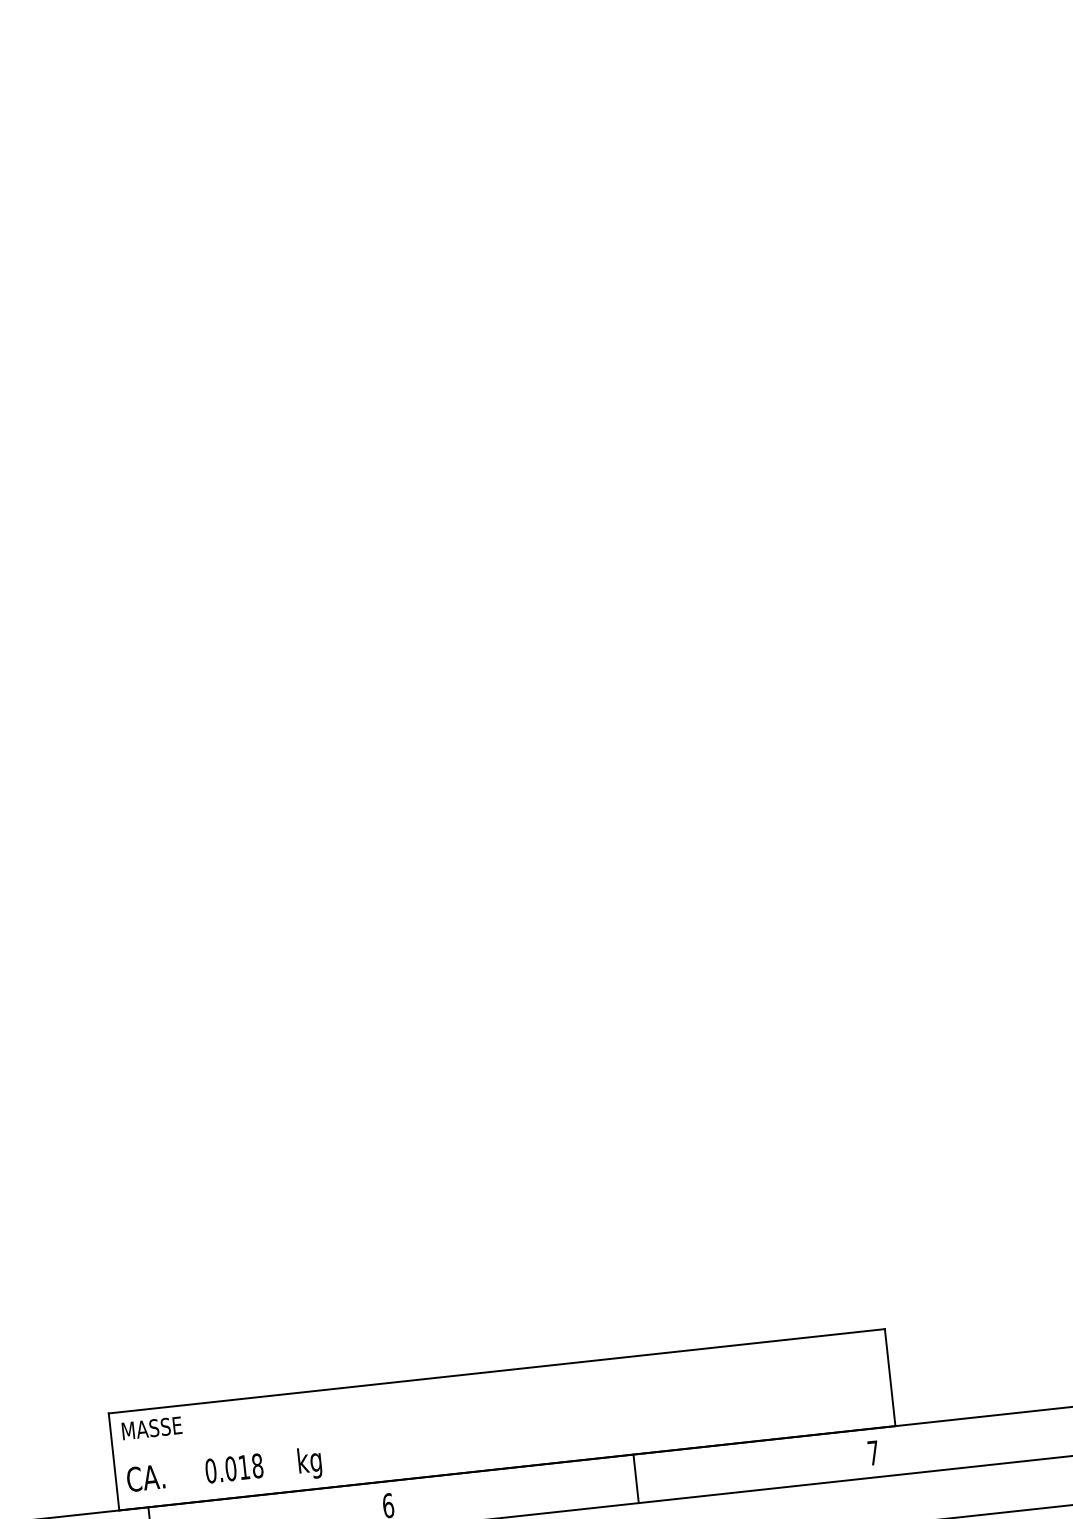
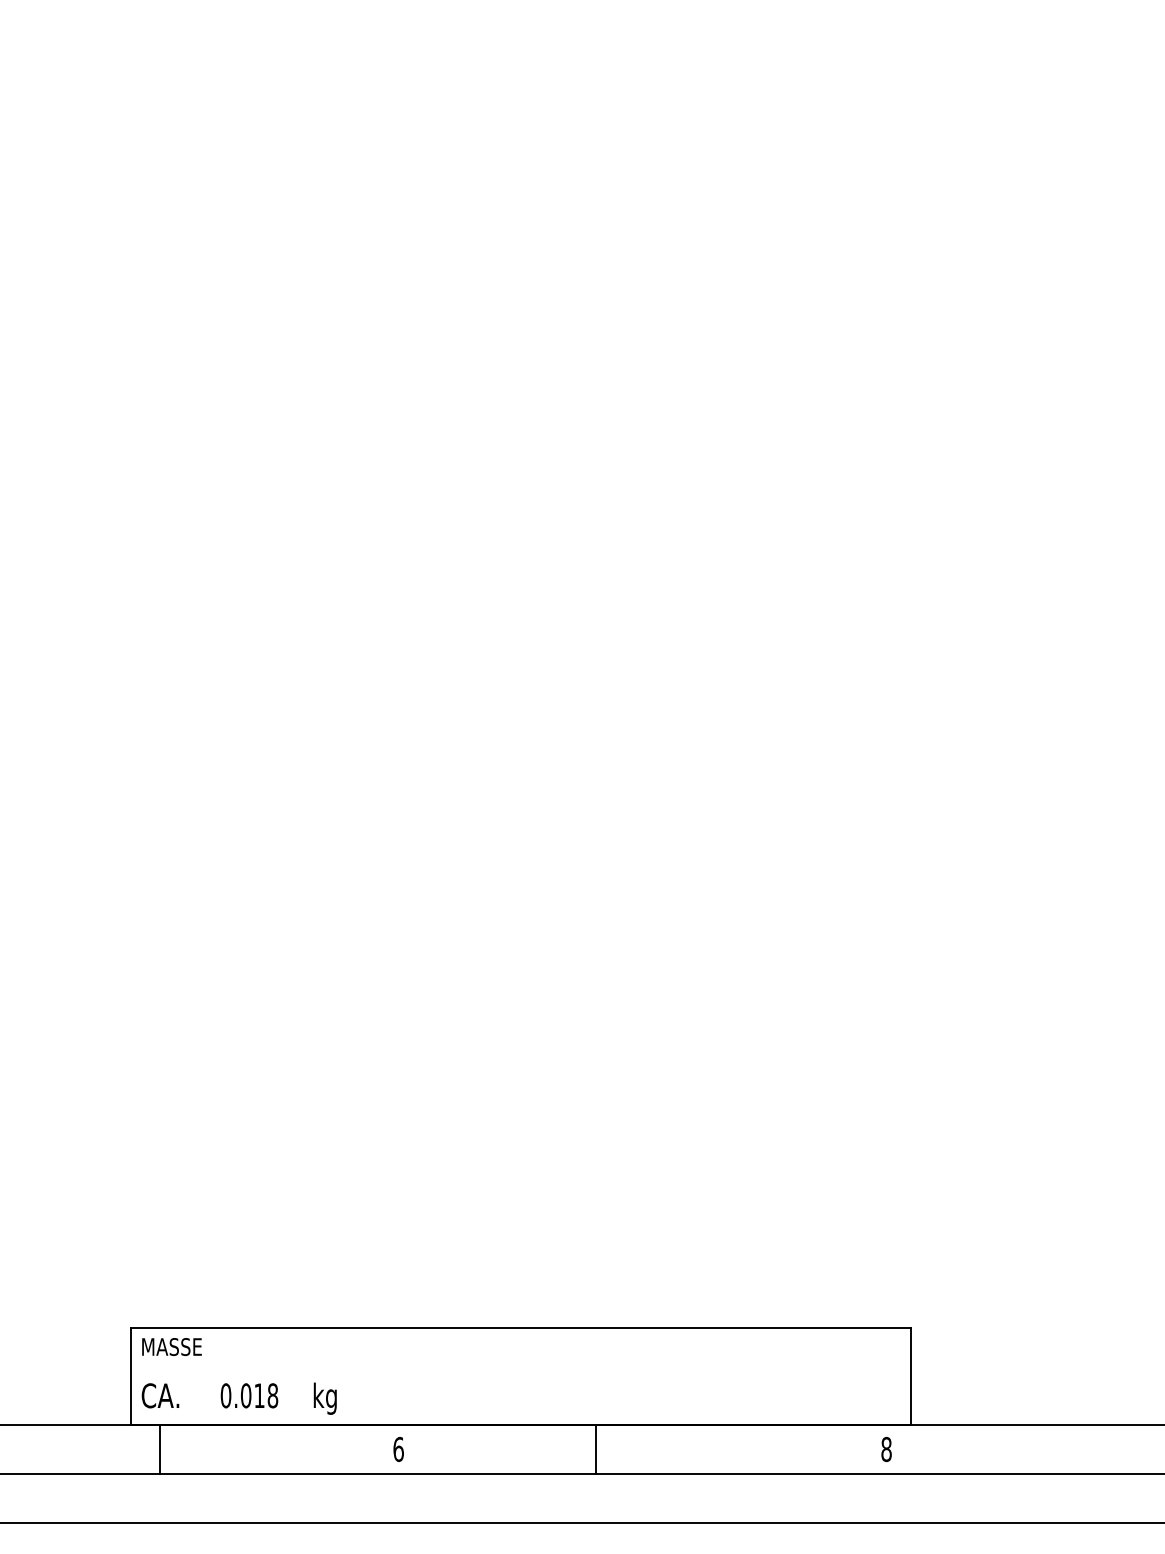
text: (873, 1453) -> (886, 1449), 7 -> 8
line: (635, 1478) -> (595, 1449), moved

